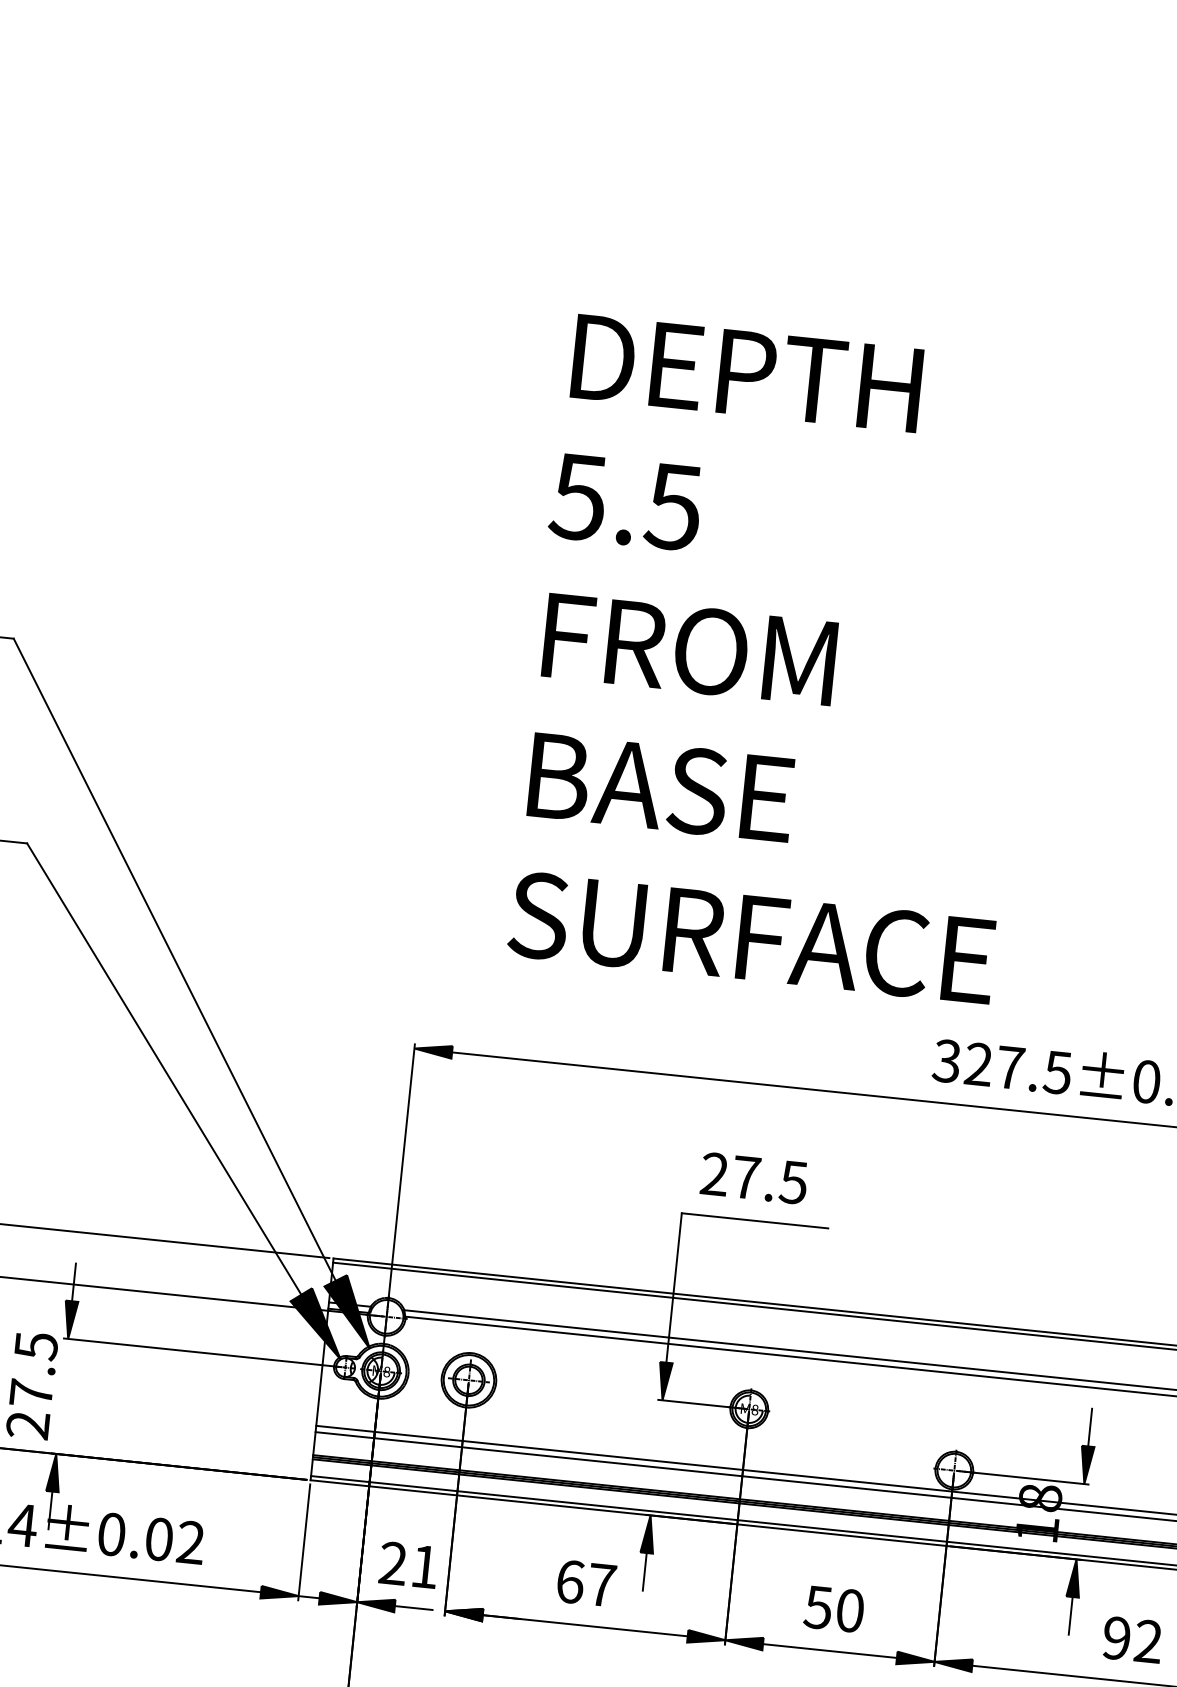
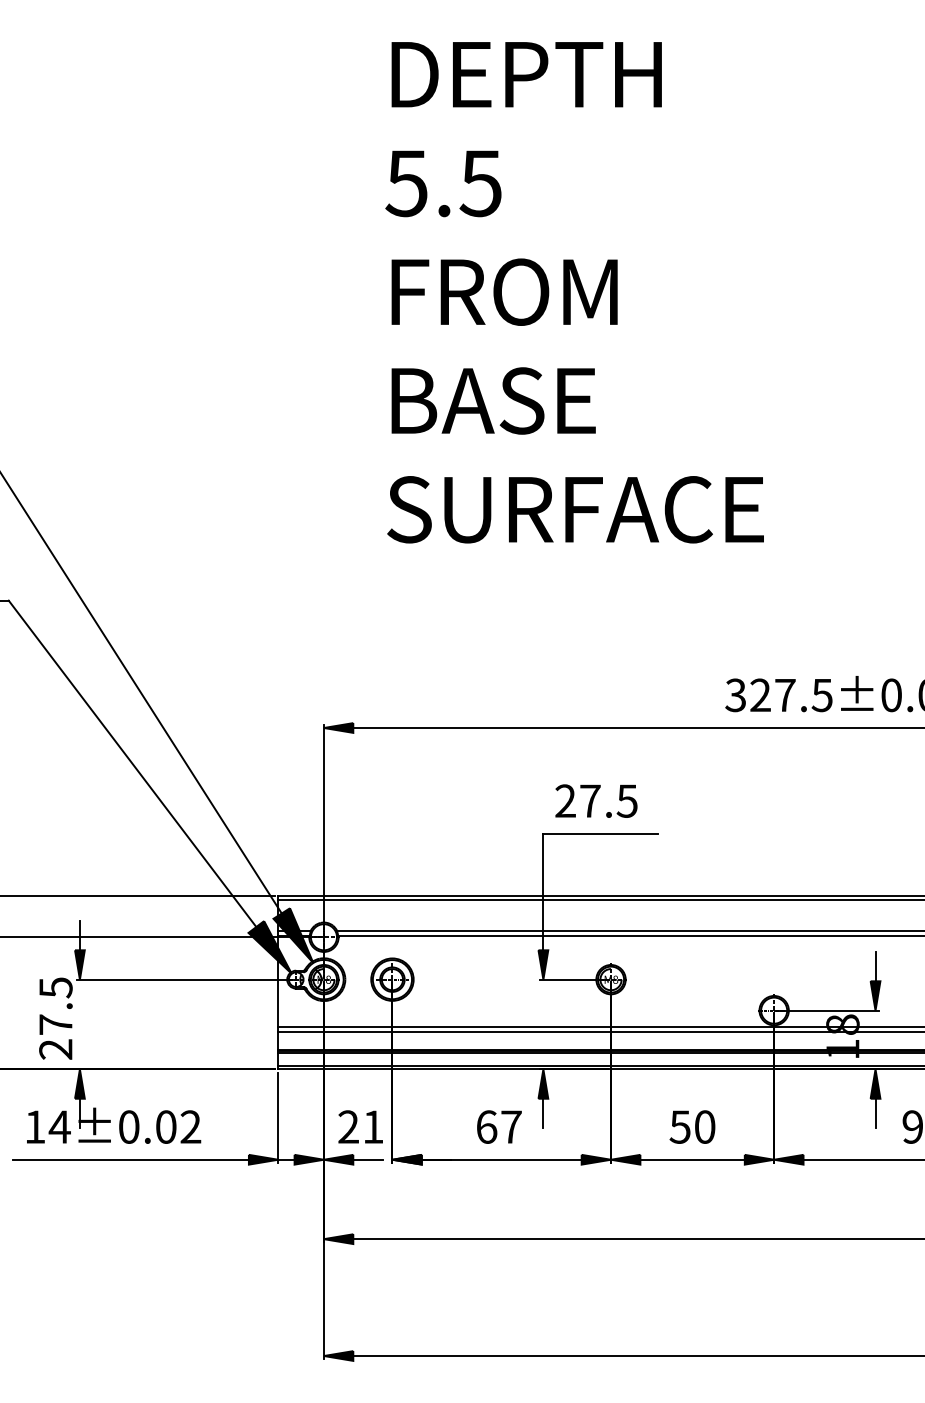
text: (779, 659) -> (574, 292), moved

